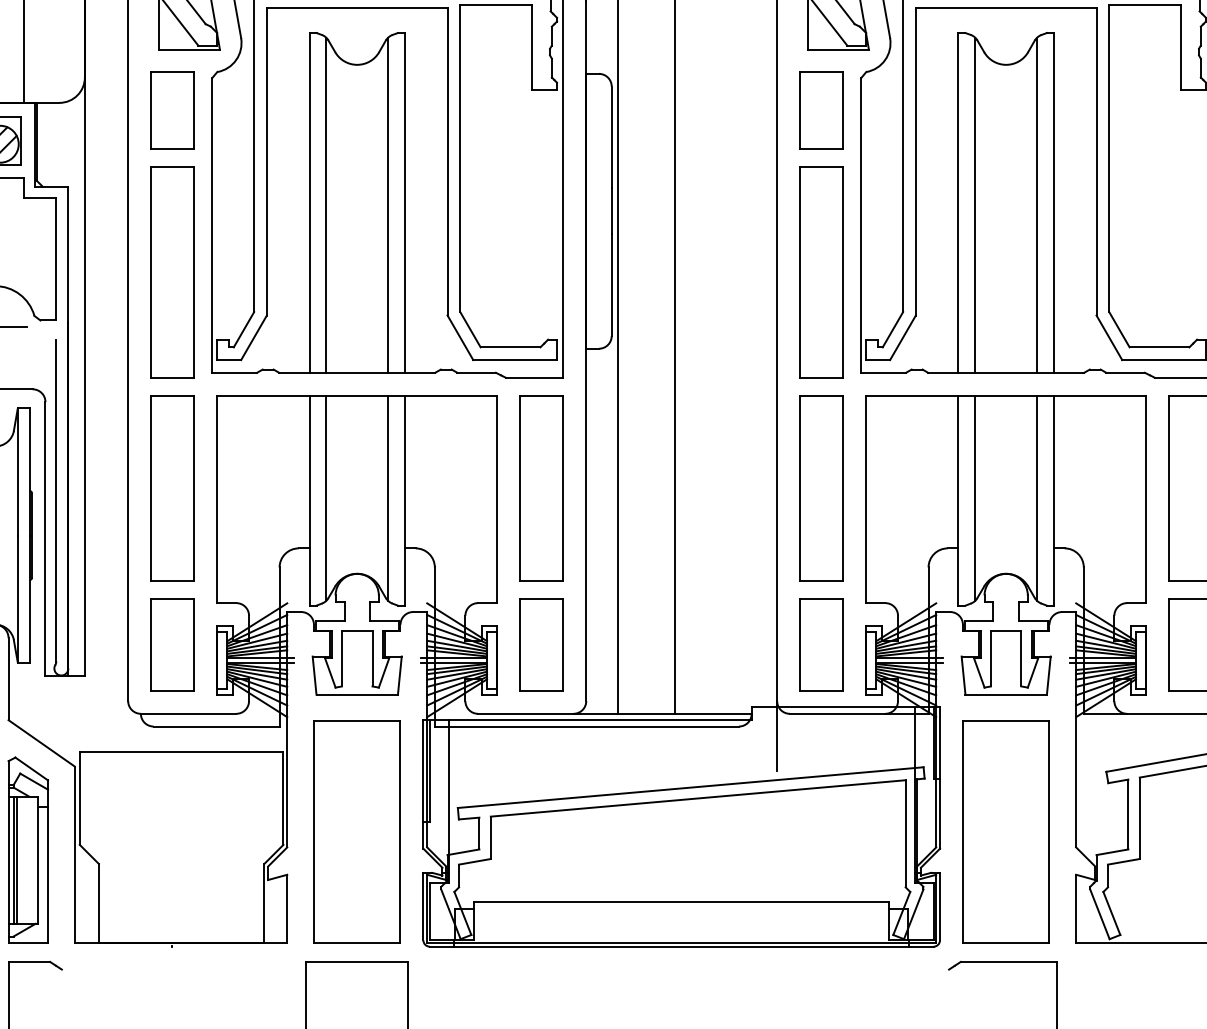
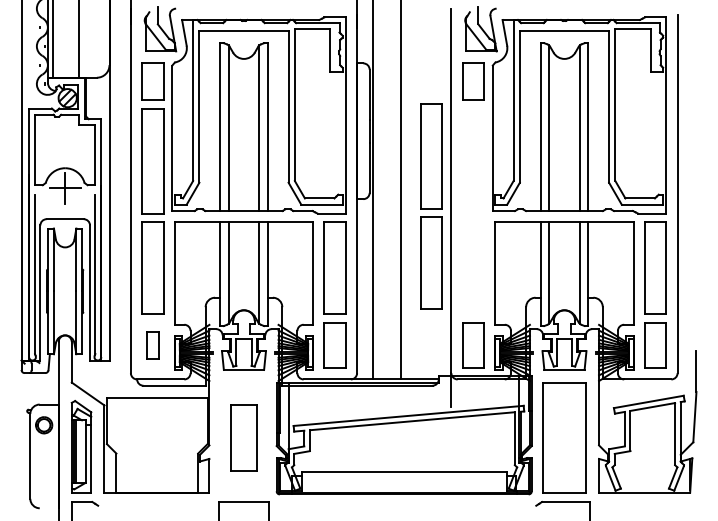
part: (821, 373) -> (431, 206), moved
part: (171, 645) -> (152, 345), size x0.6
part: (356, 831) -> (243, 437), size x0.6

